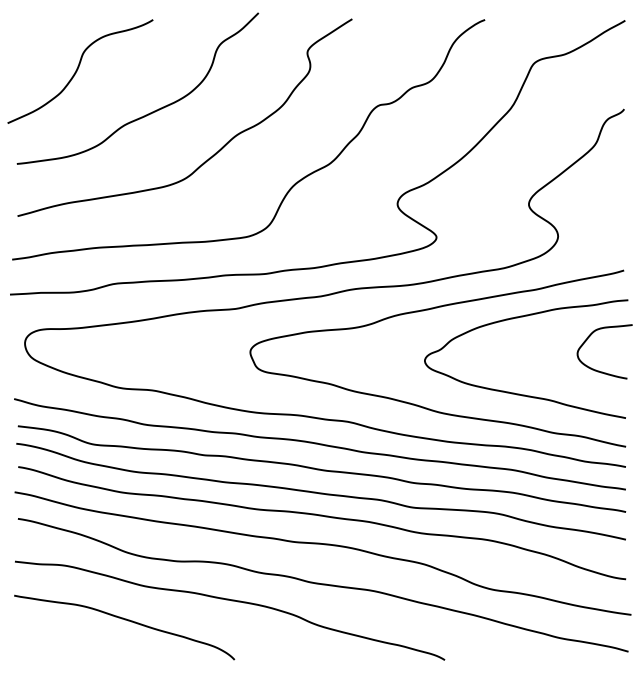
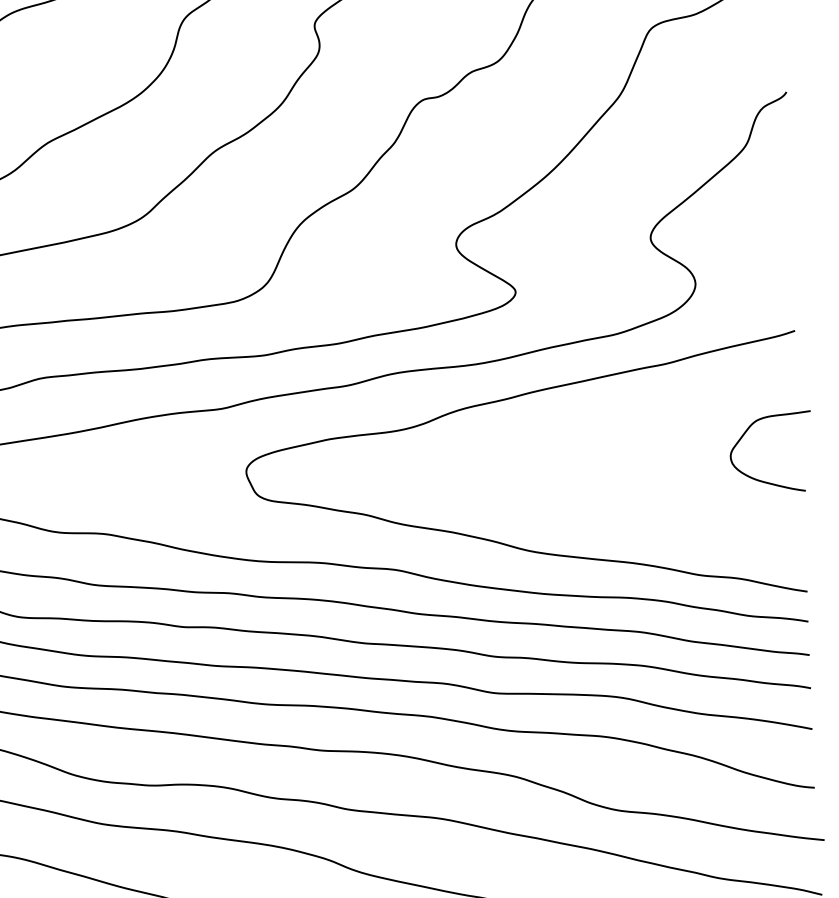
curve: (519, 393) -> (646, 518), removed

